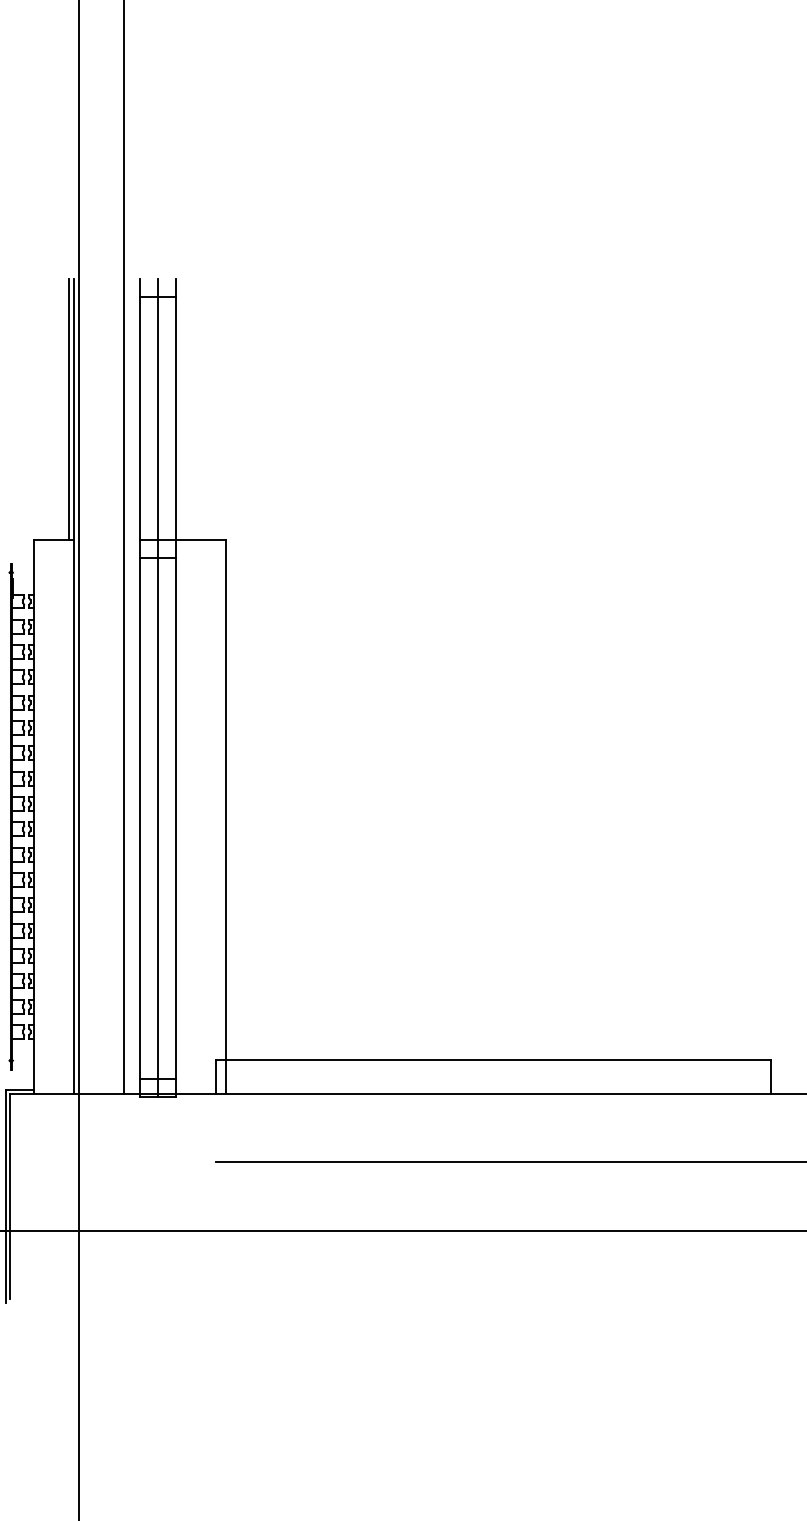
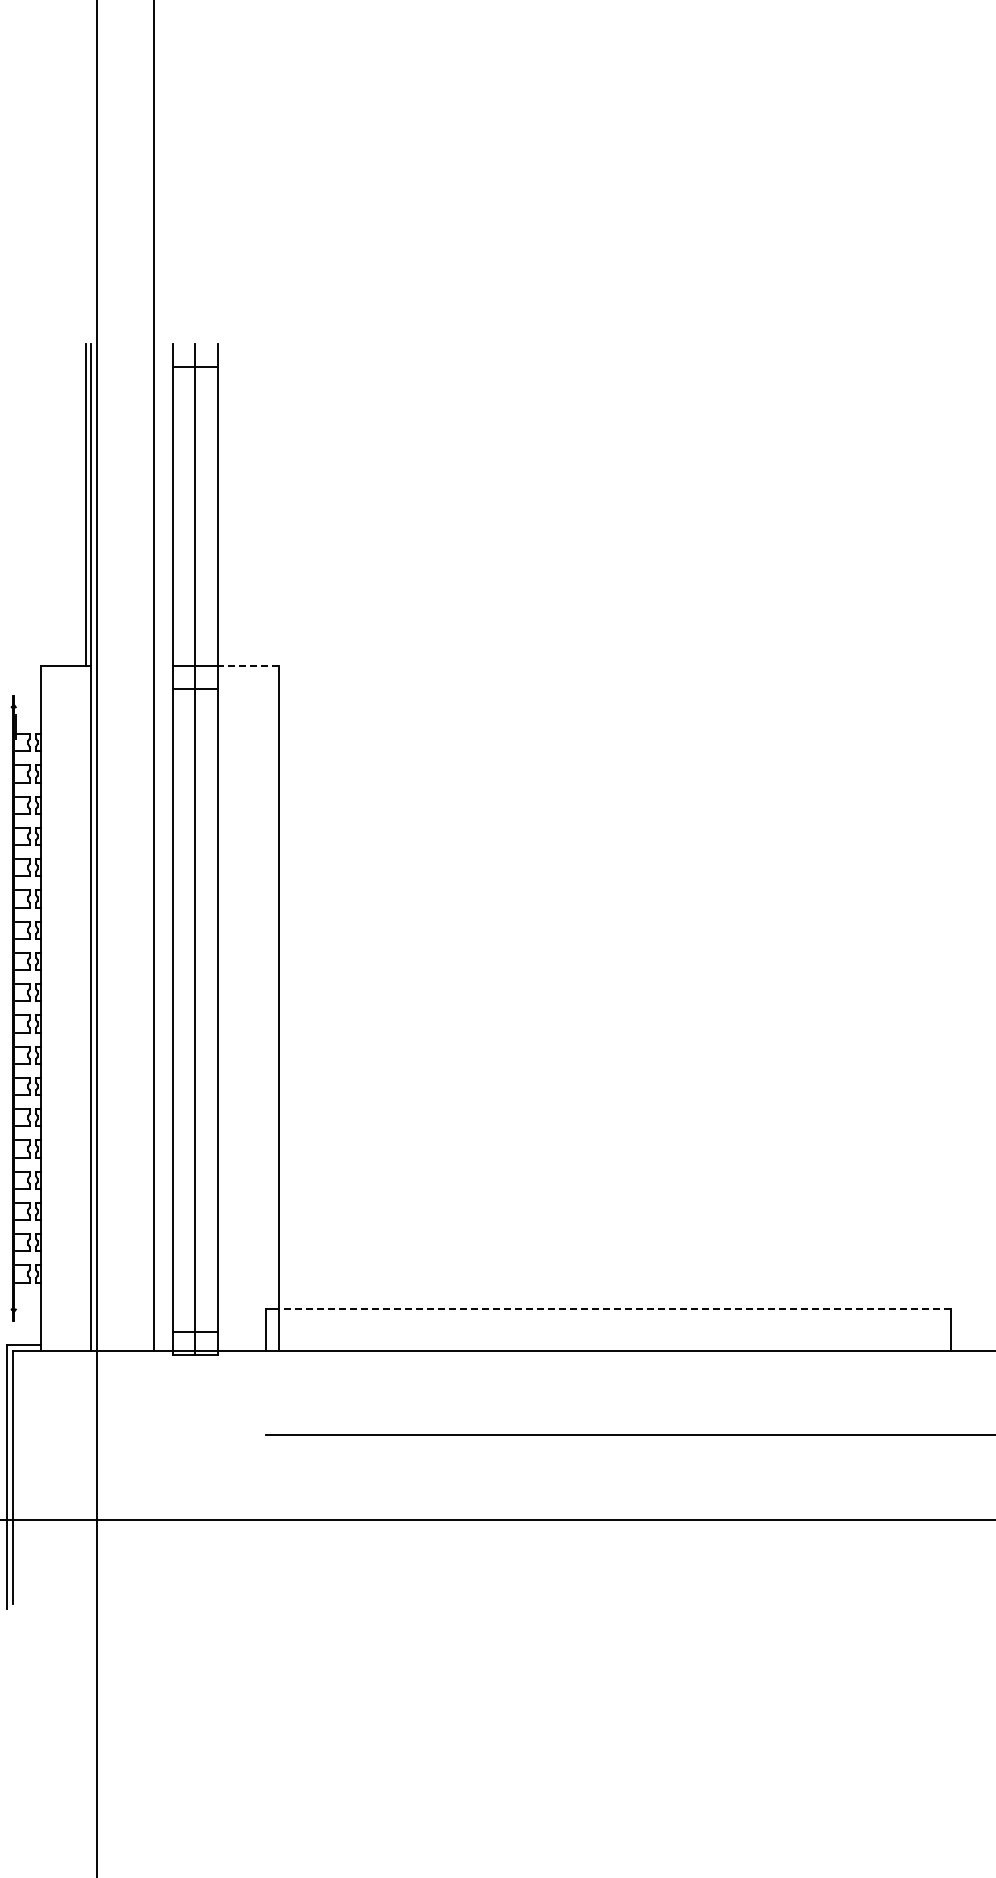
line: (201, 539) -> (248, 666), solid -> dashed
line: (498, 1060) -> (615, 1309), solid -> dashed

